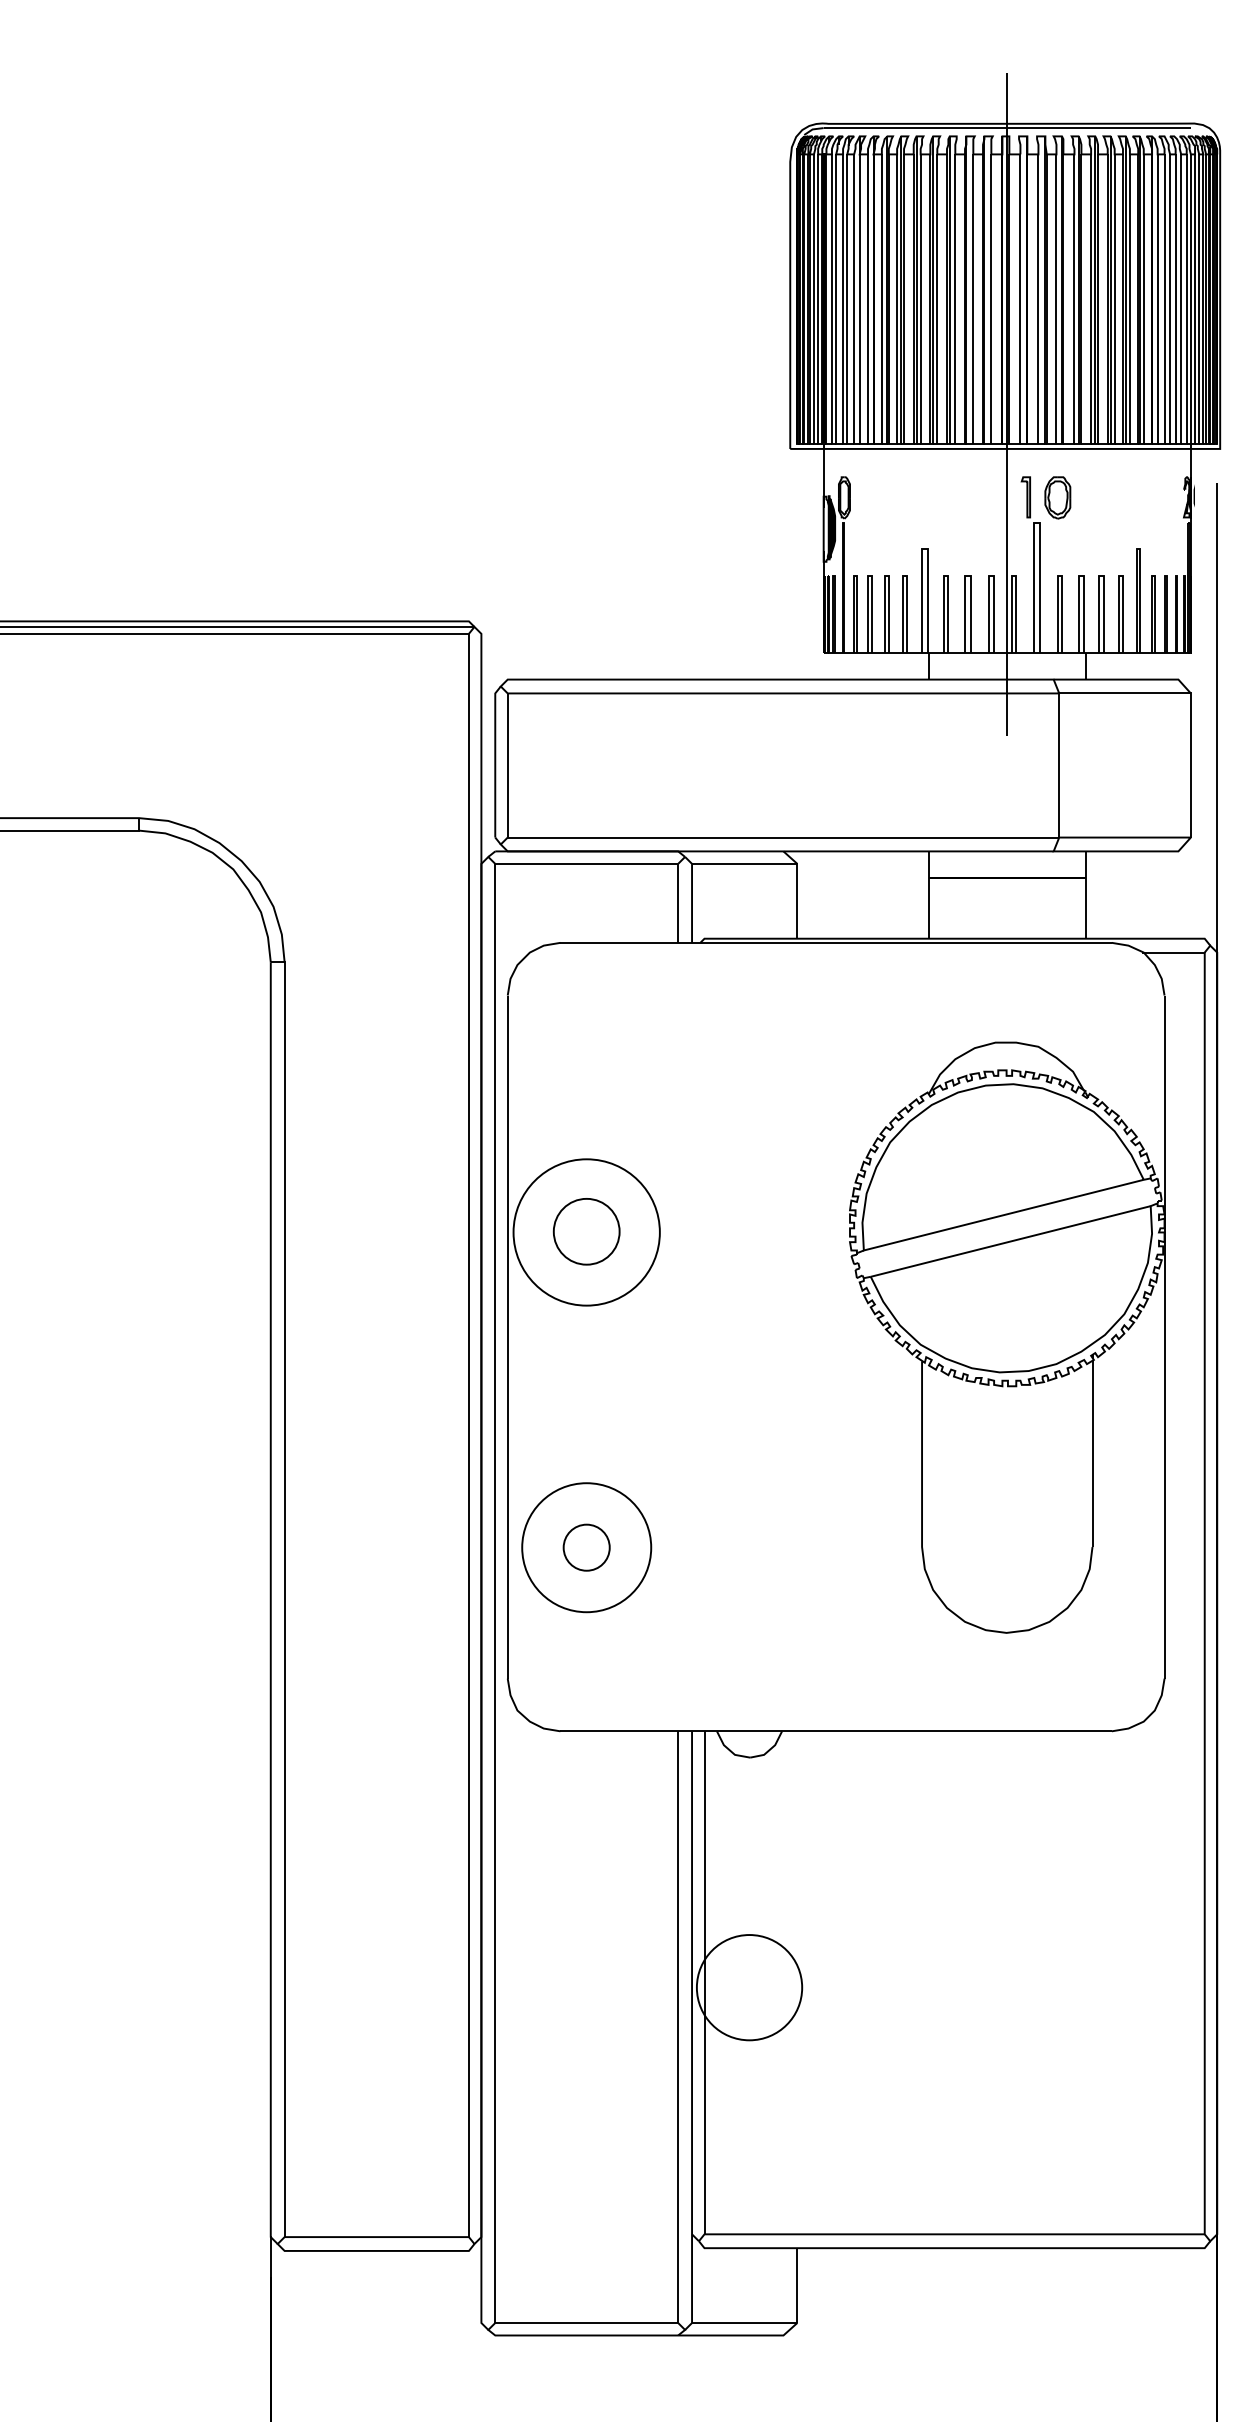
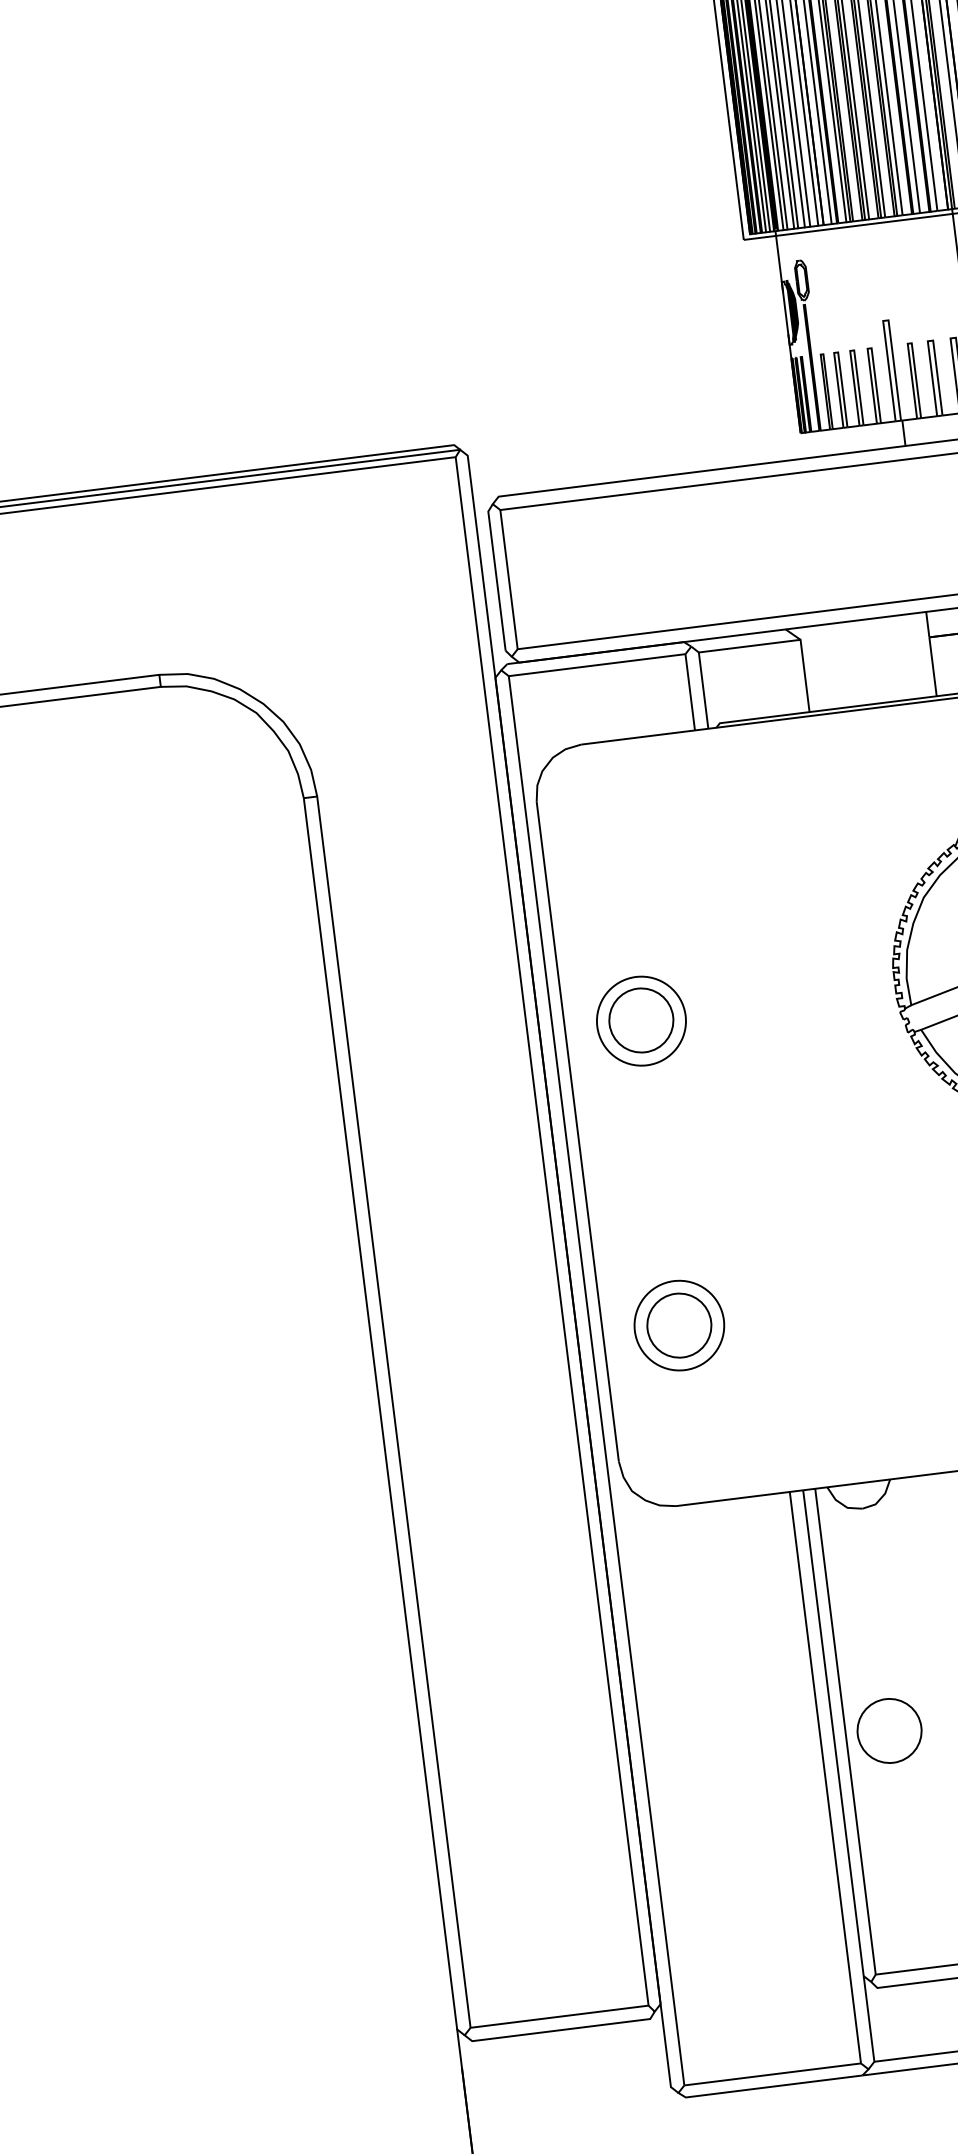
circle: (586, 1232) -> (641, 1021), size x0.62
circle: (586, 1547) -> (679, 1325), size x0.71
circle: (586, 1547) -> (679, 1325), size x1.43
circle: (749, 1987) -> (889, 1730), size x0.62

